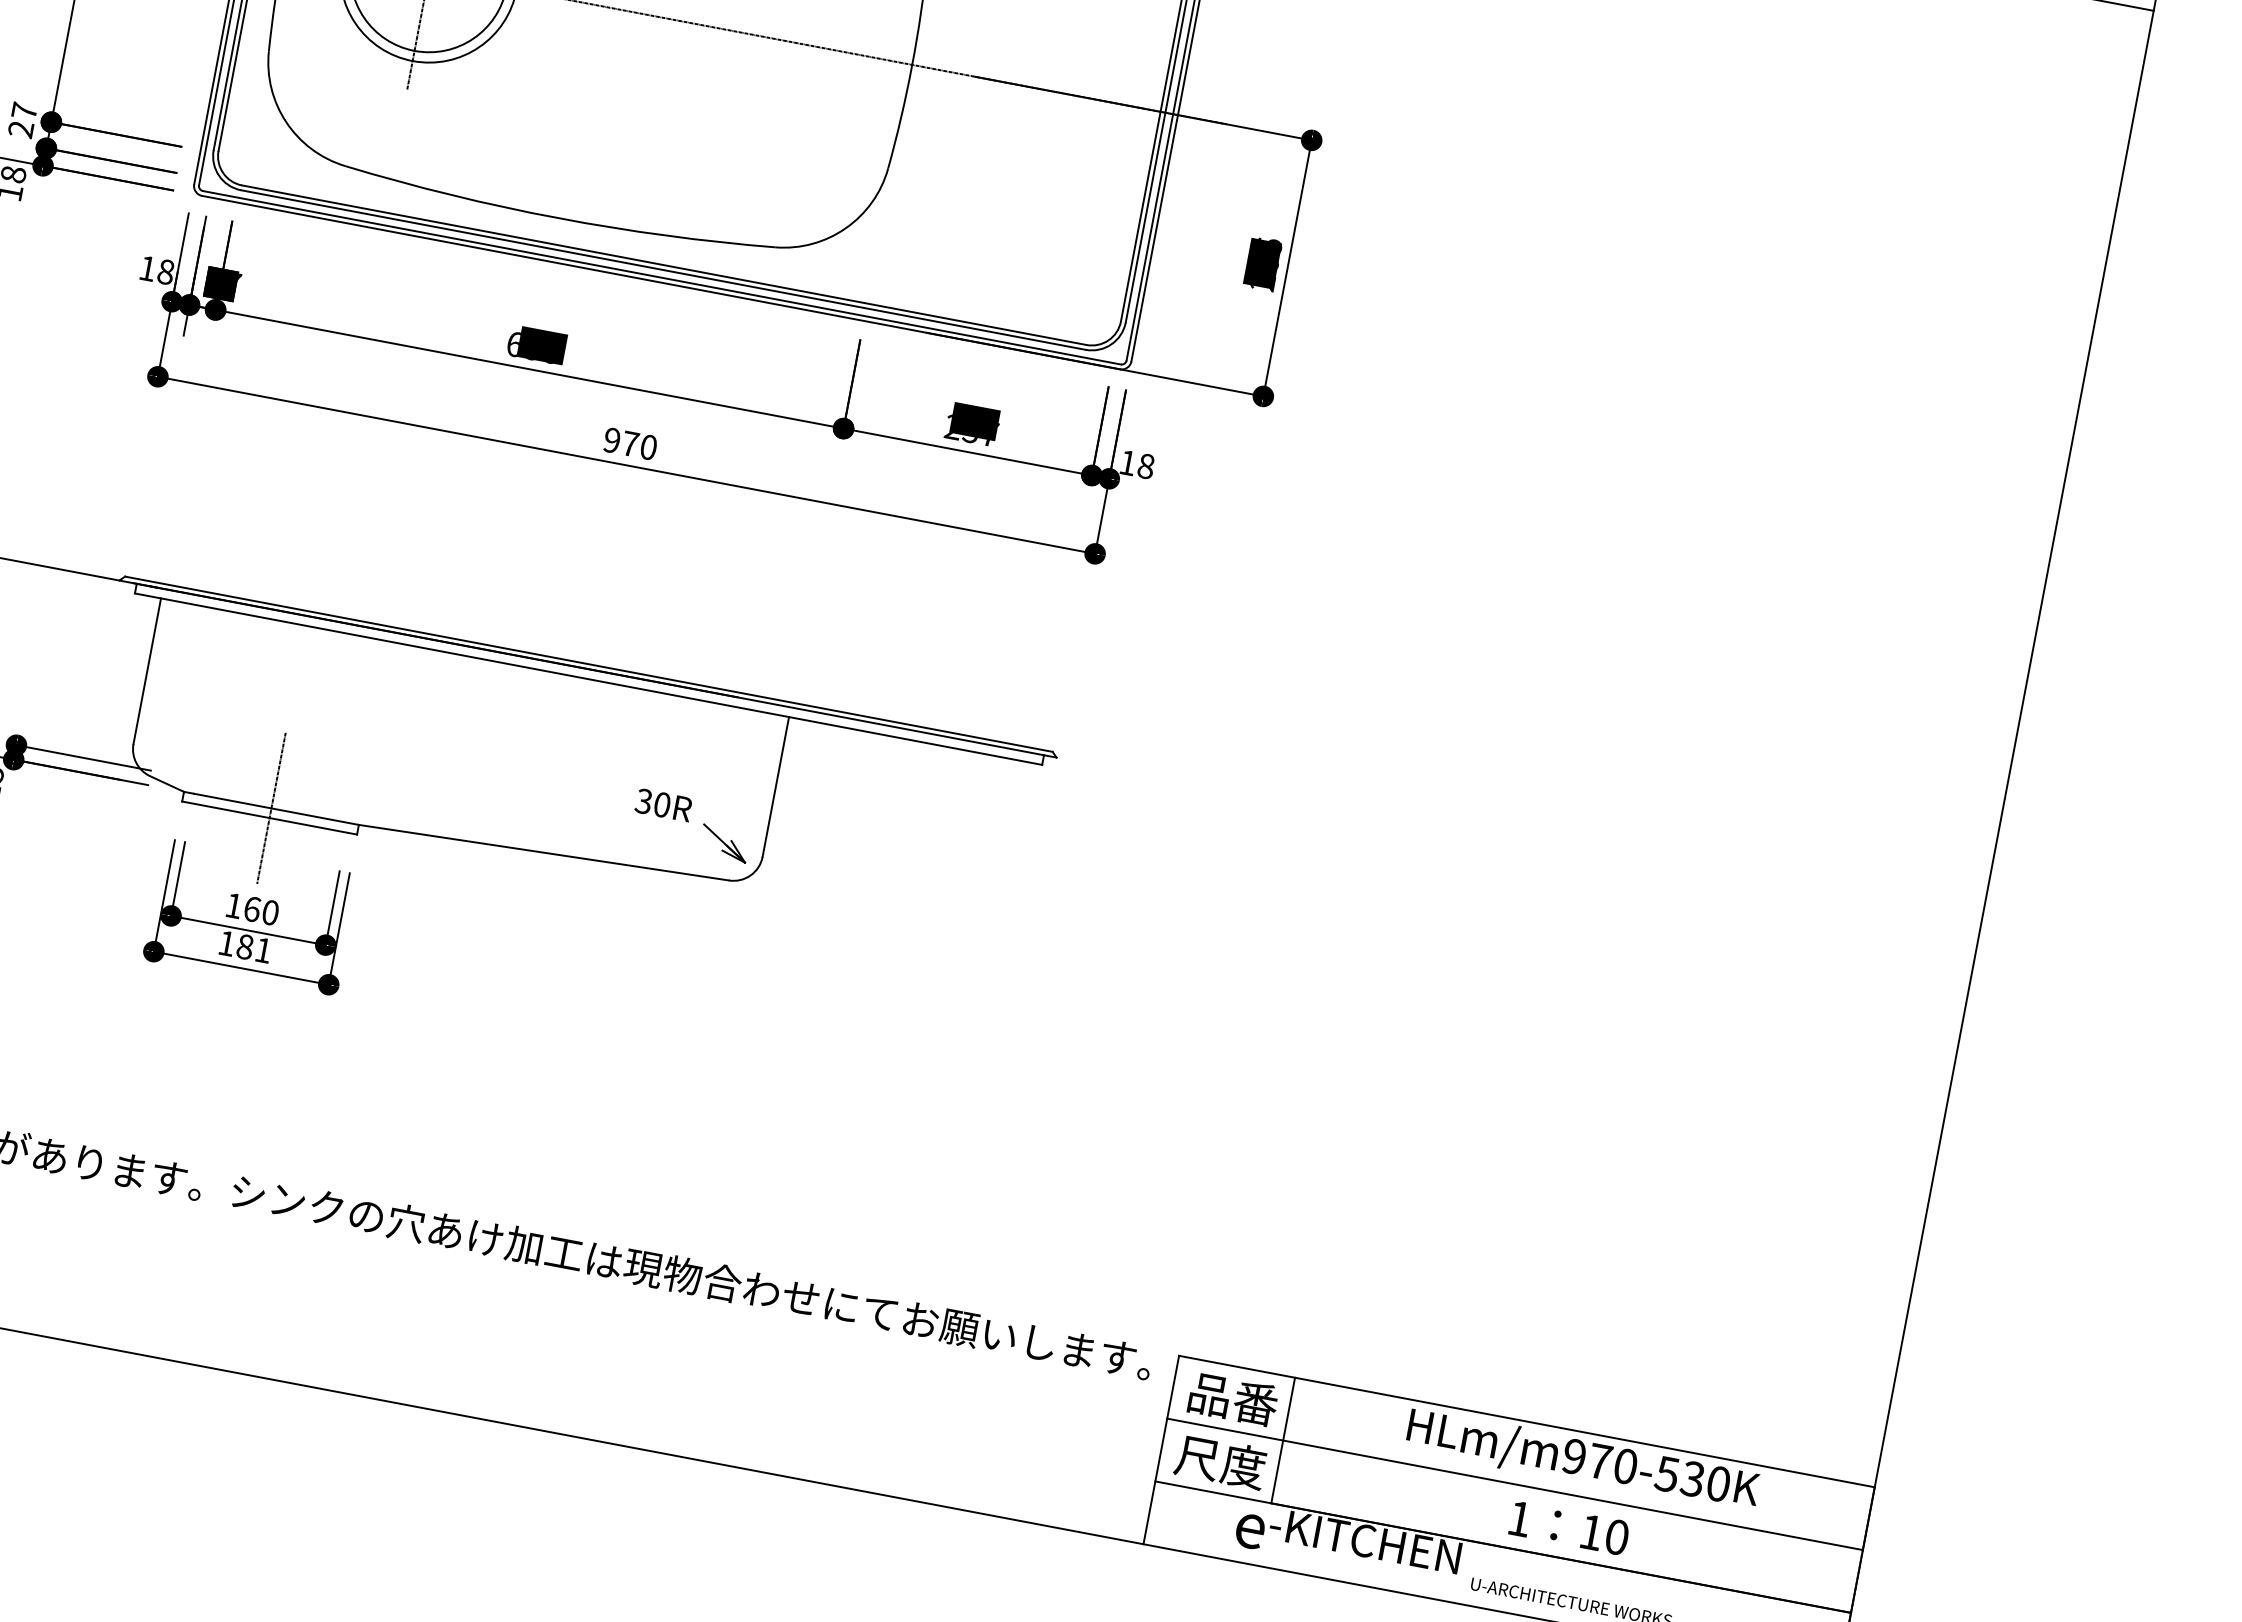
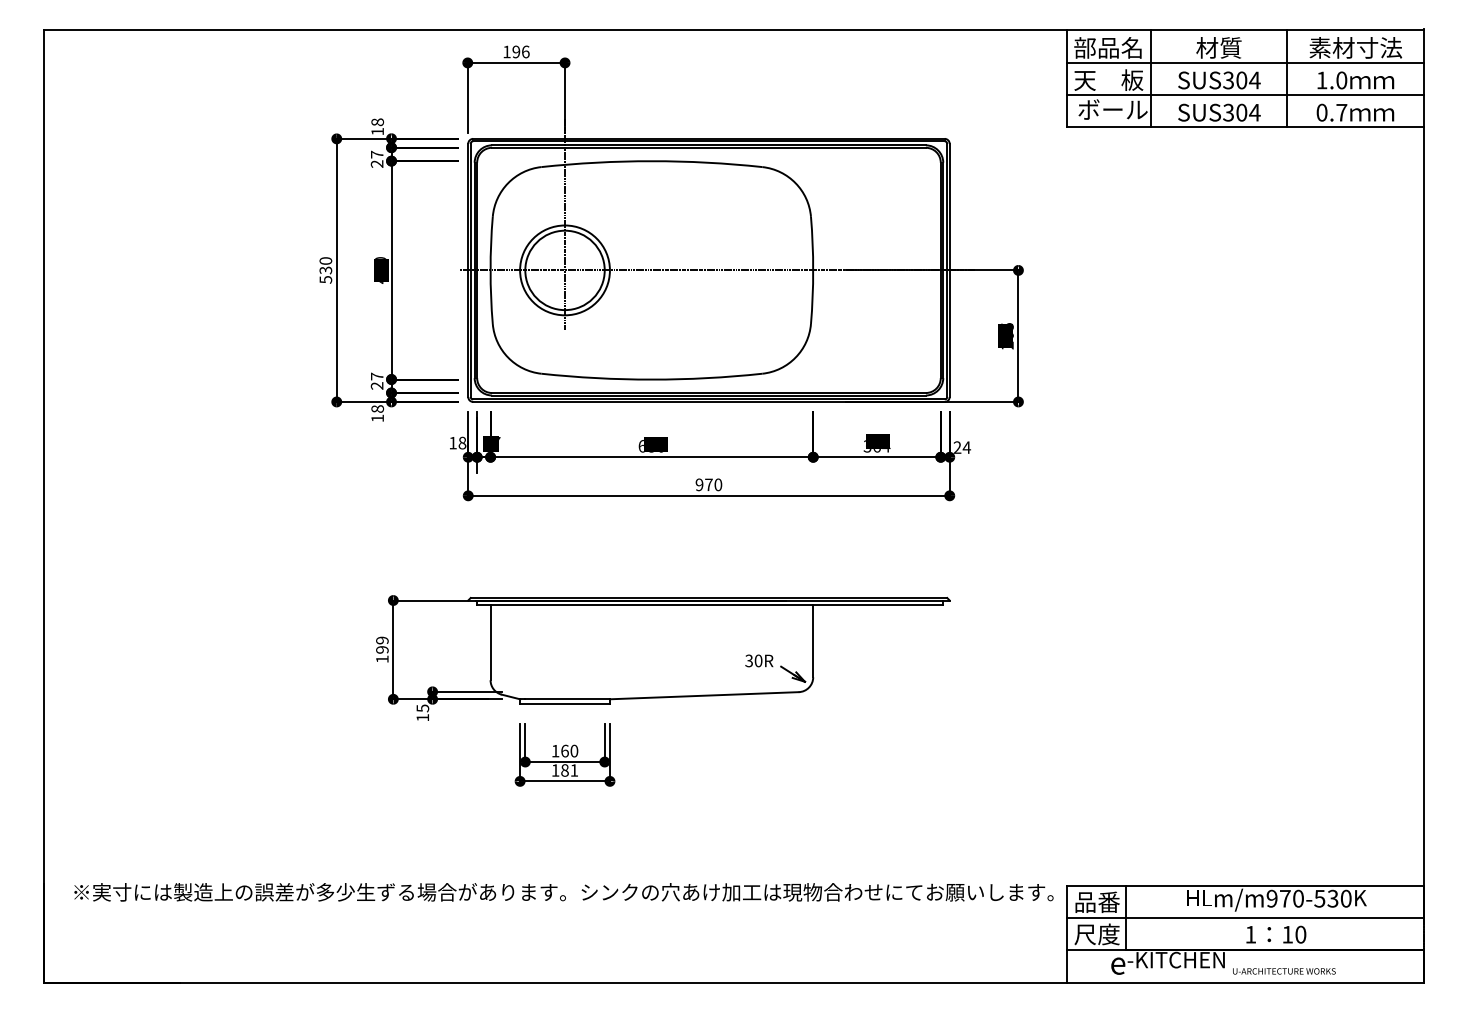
text: (970, 430) -> (876, 446), 257 -> 364
text: (1137, 464) -> (962, 447), 18 -> 24
line: (272, 808) -> (565, 699), removed

